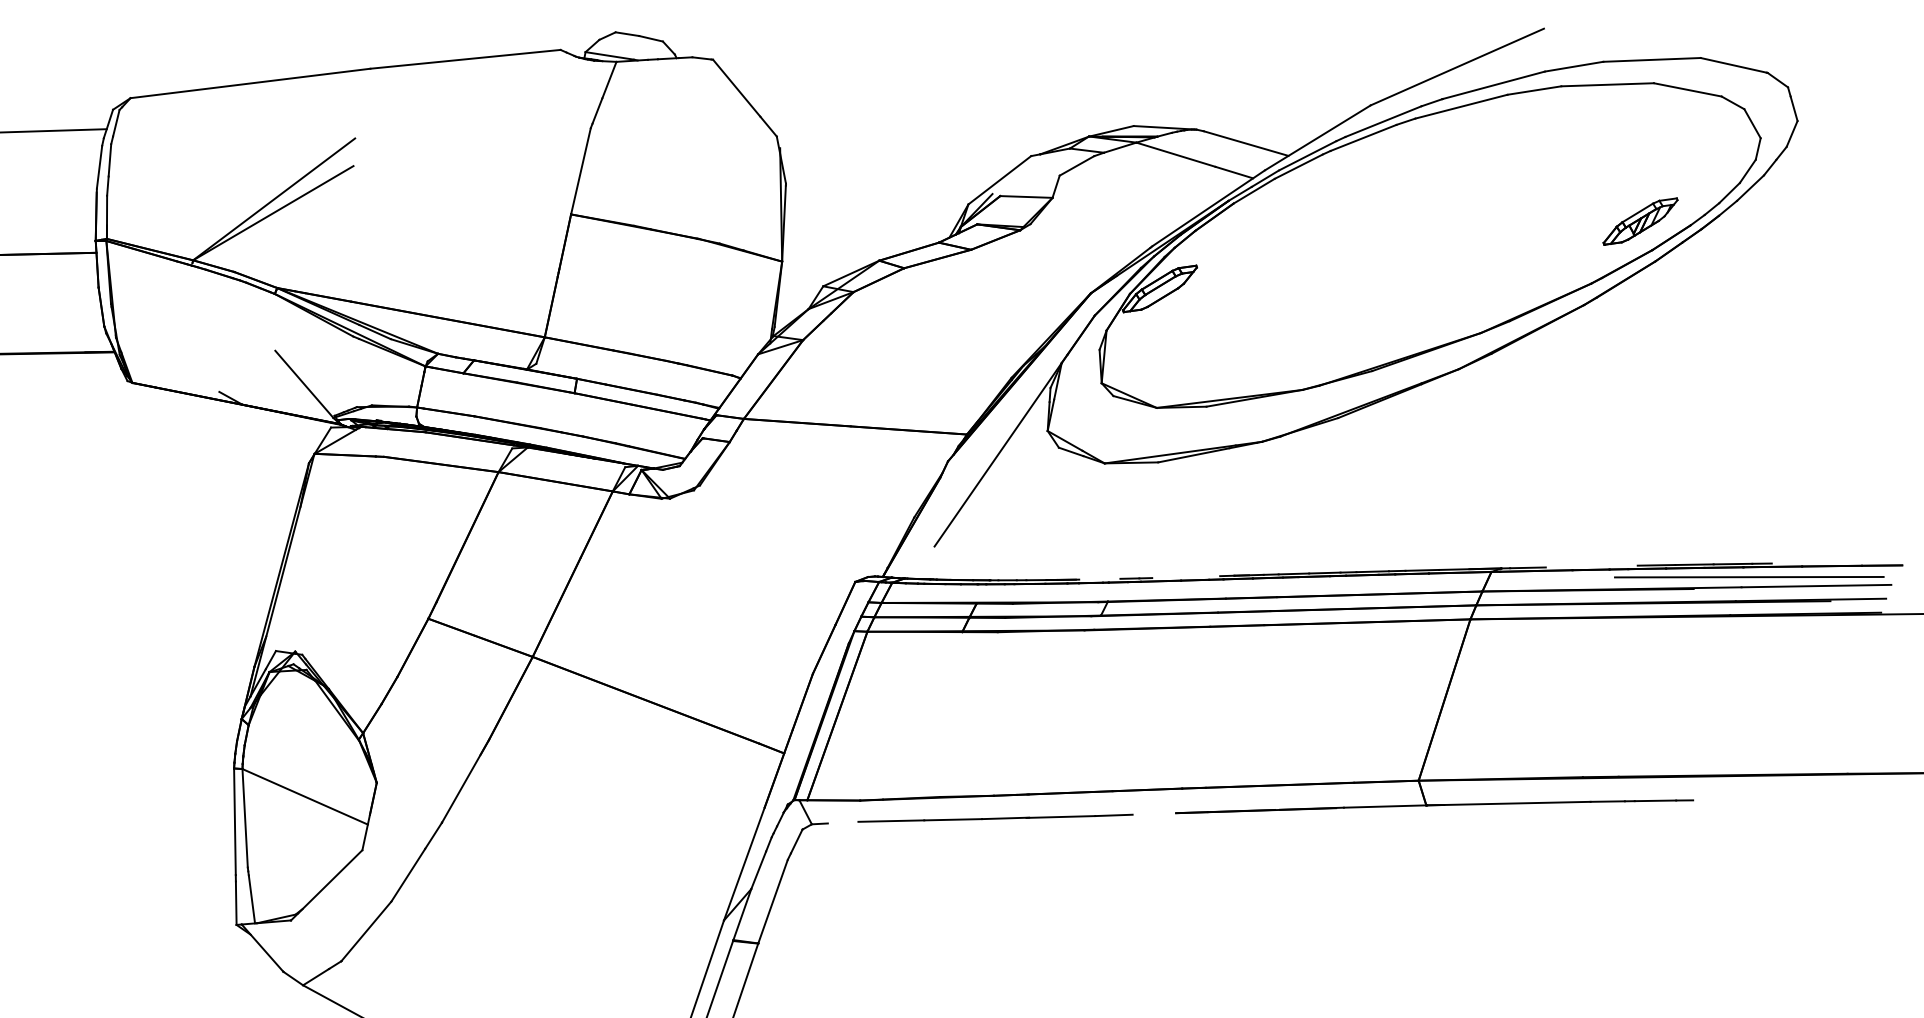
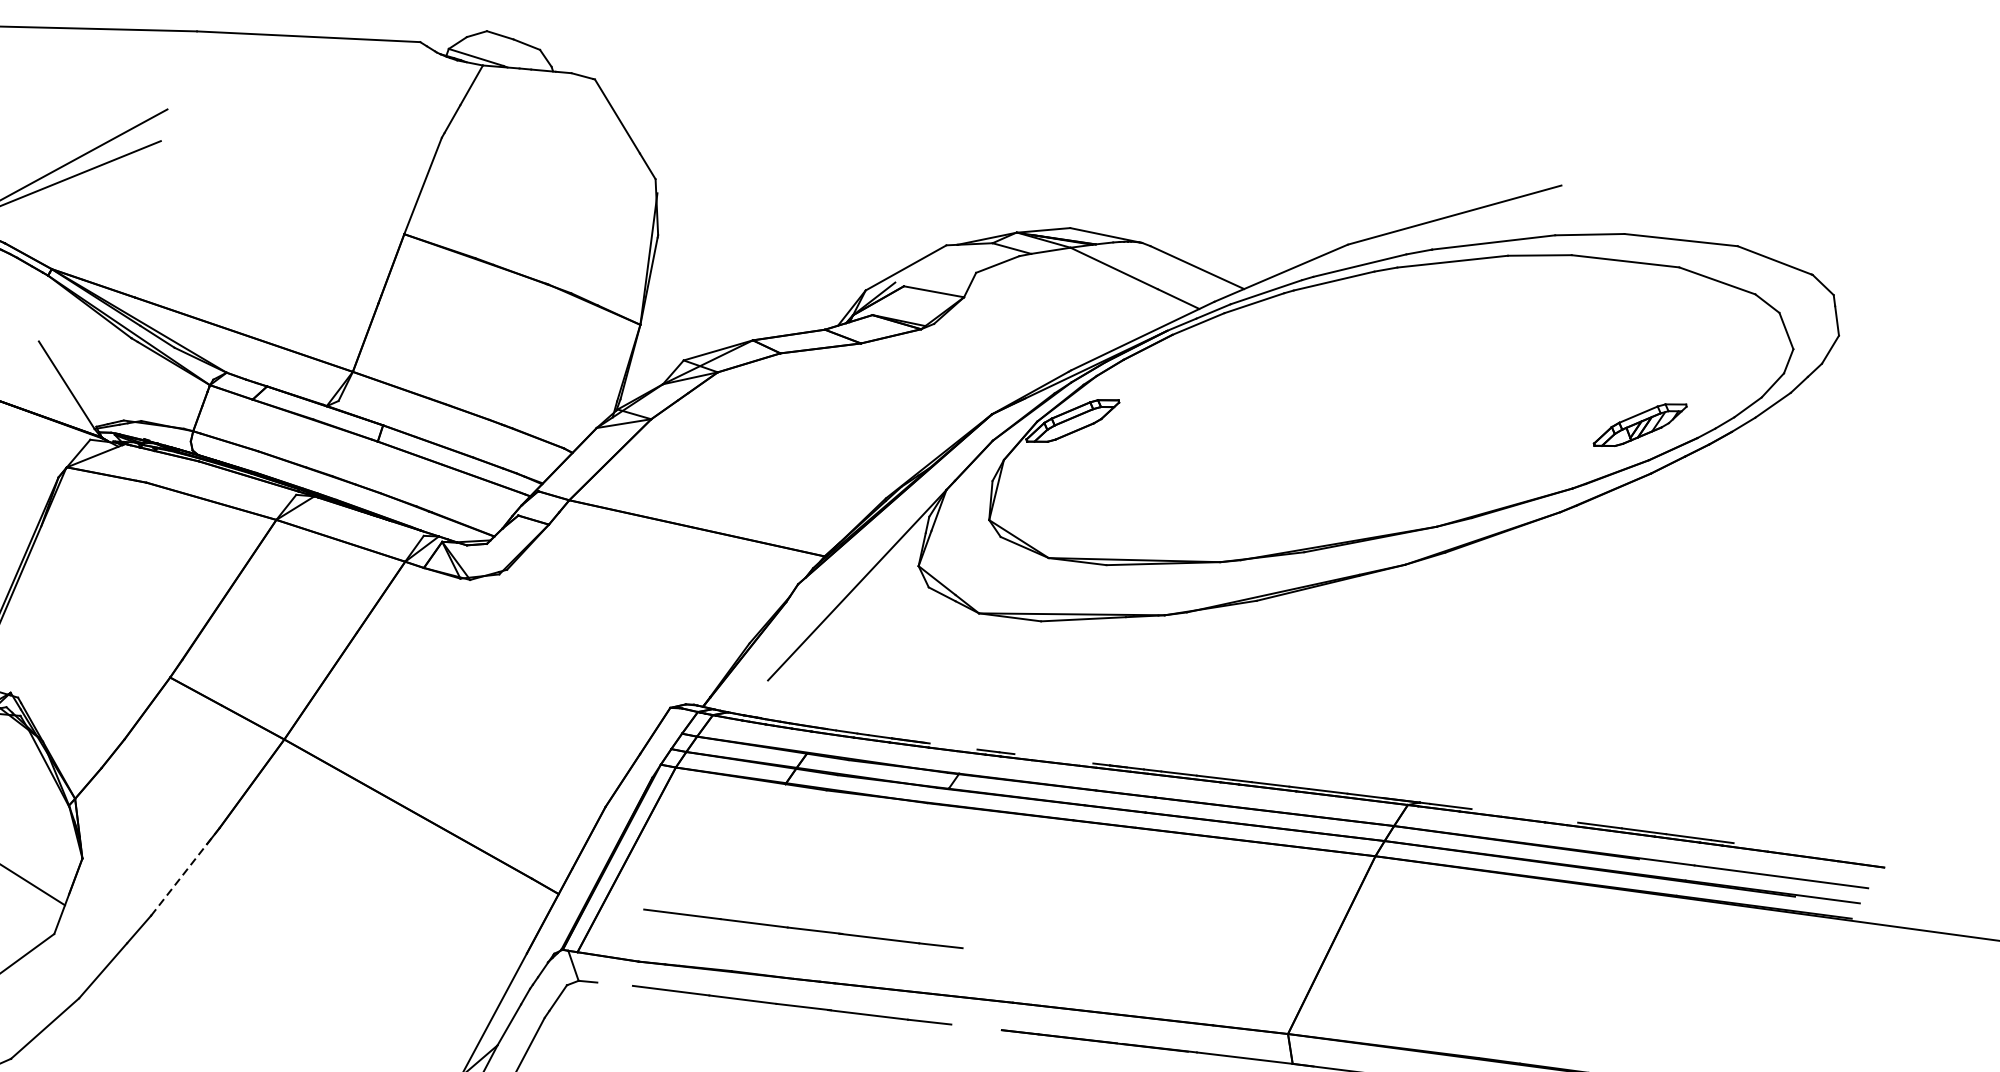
line: (1748, 576) -> (1704, 854), removed
line: (995, 751) -> (803, 927), added
line: (465, 781) -> (185, 872), solid -> dashed

